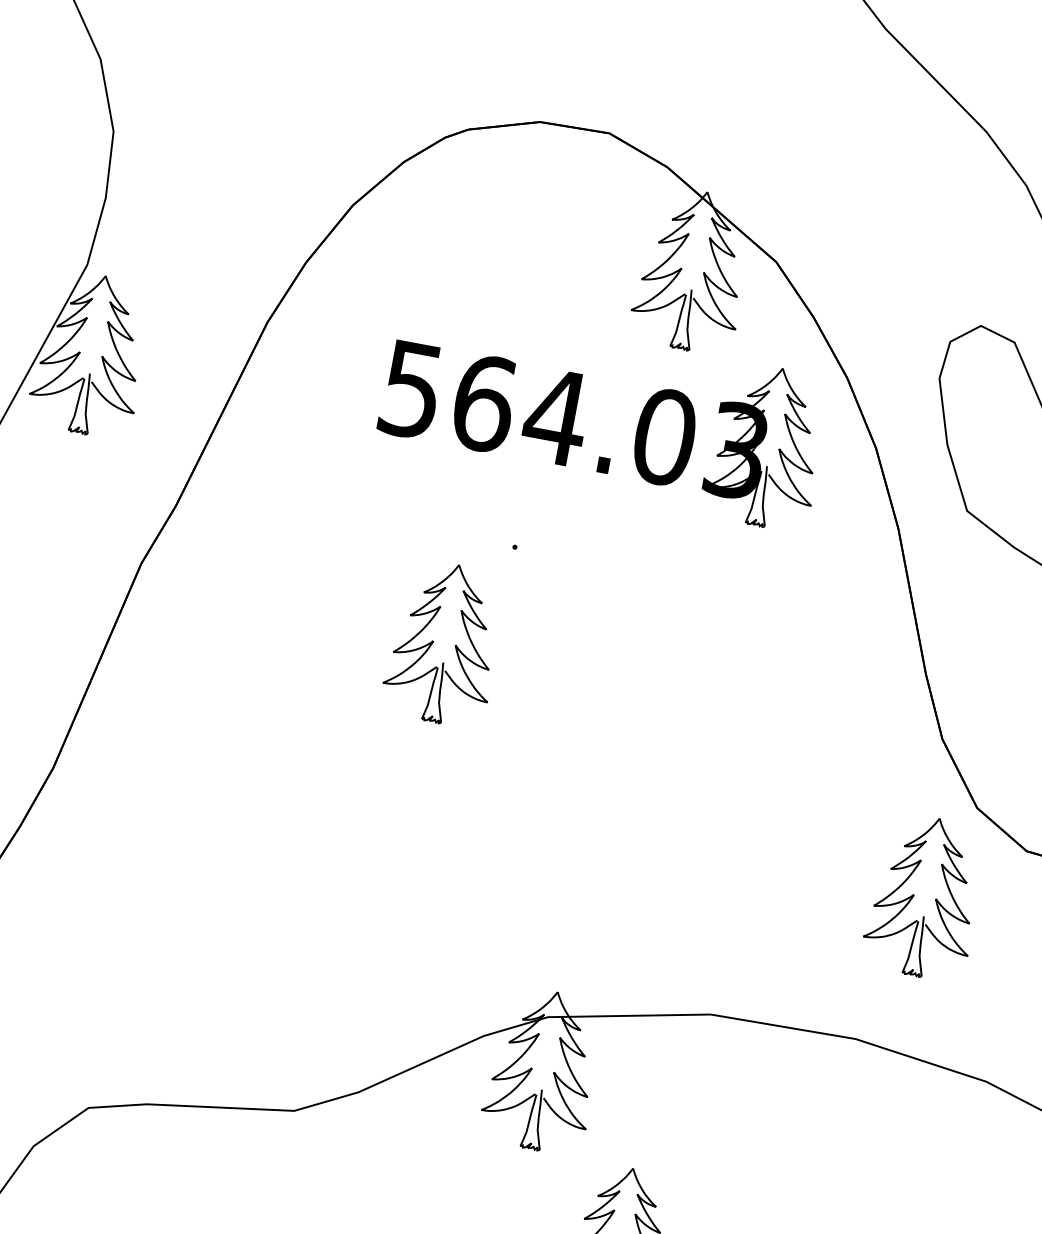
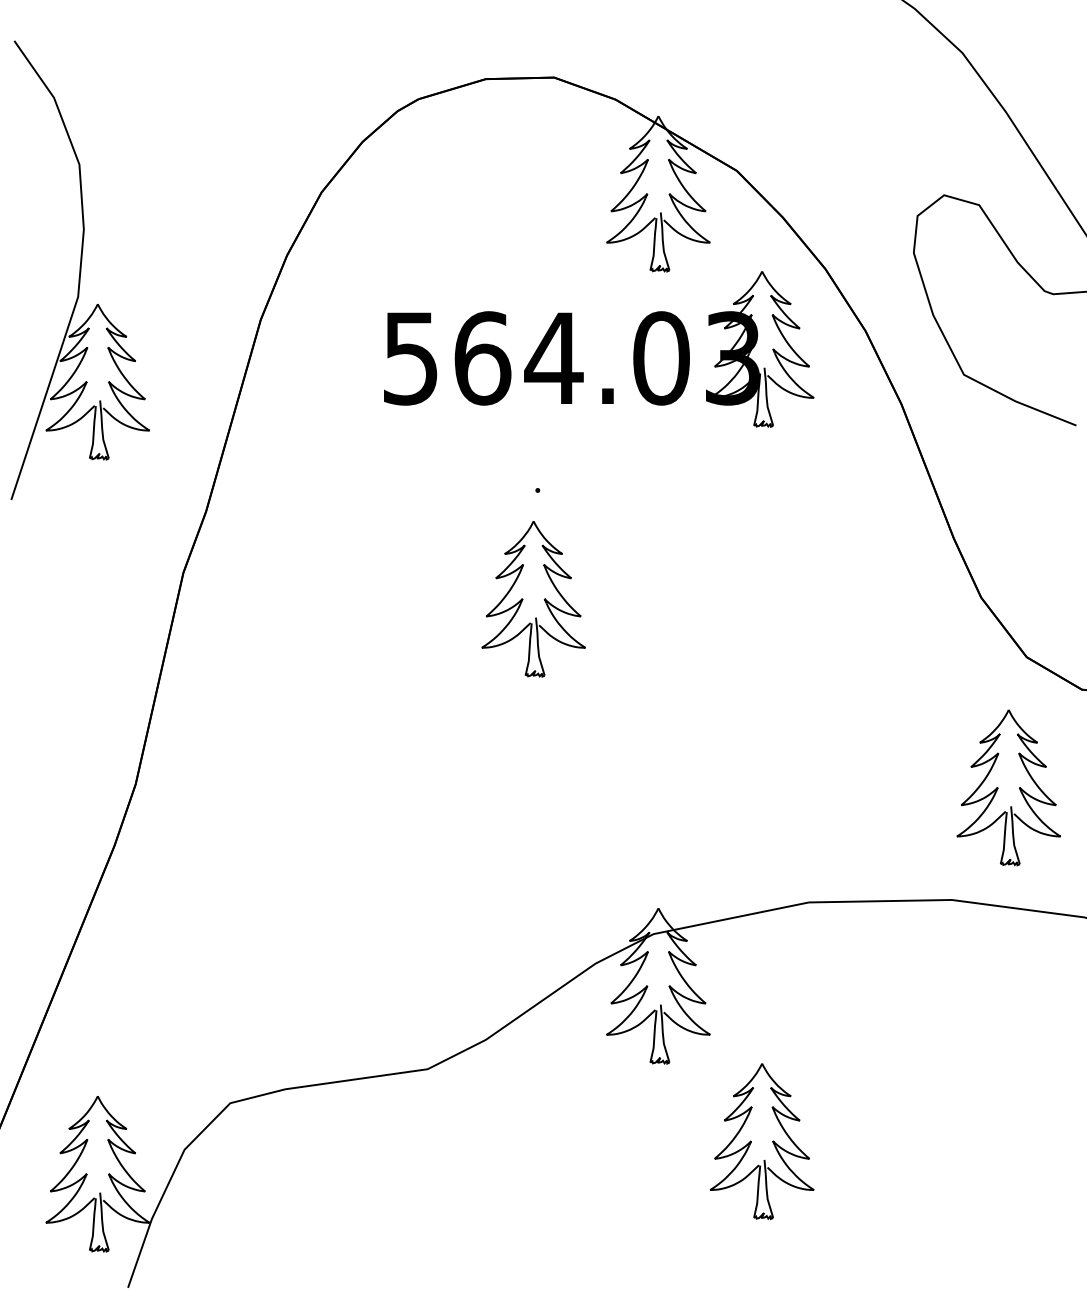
part: (444, 643) -> (533, 599), moved
part: (924, 896) -> (1008, 787), moved

